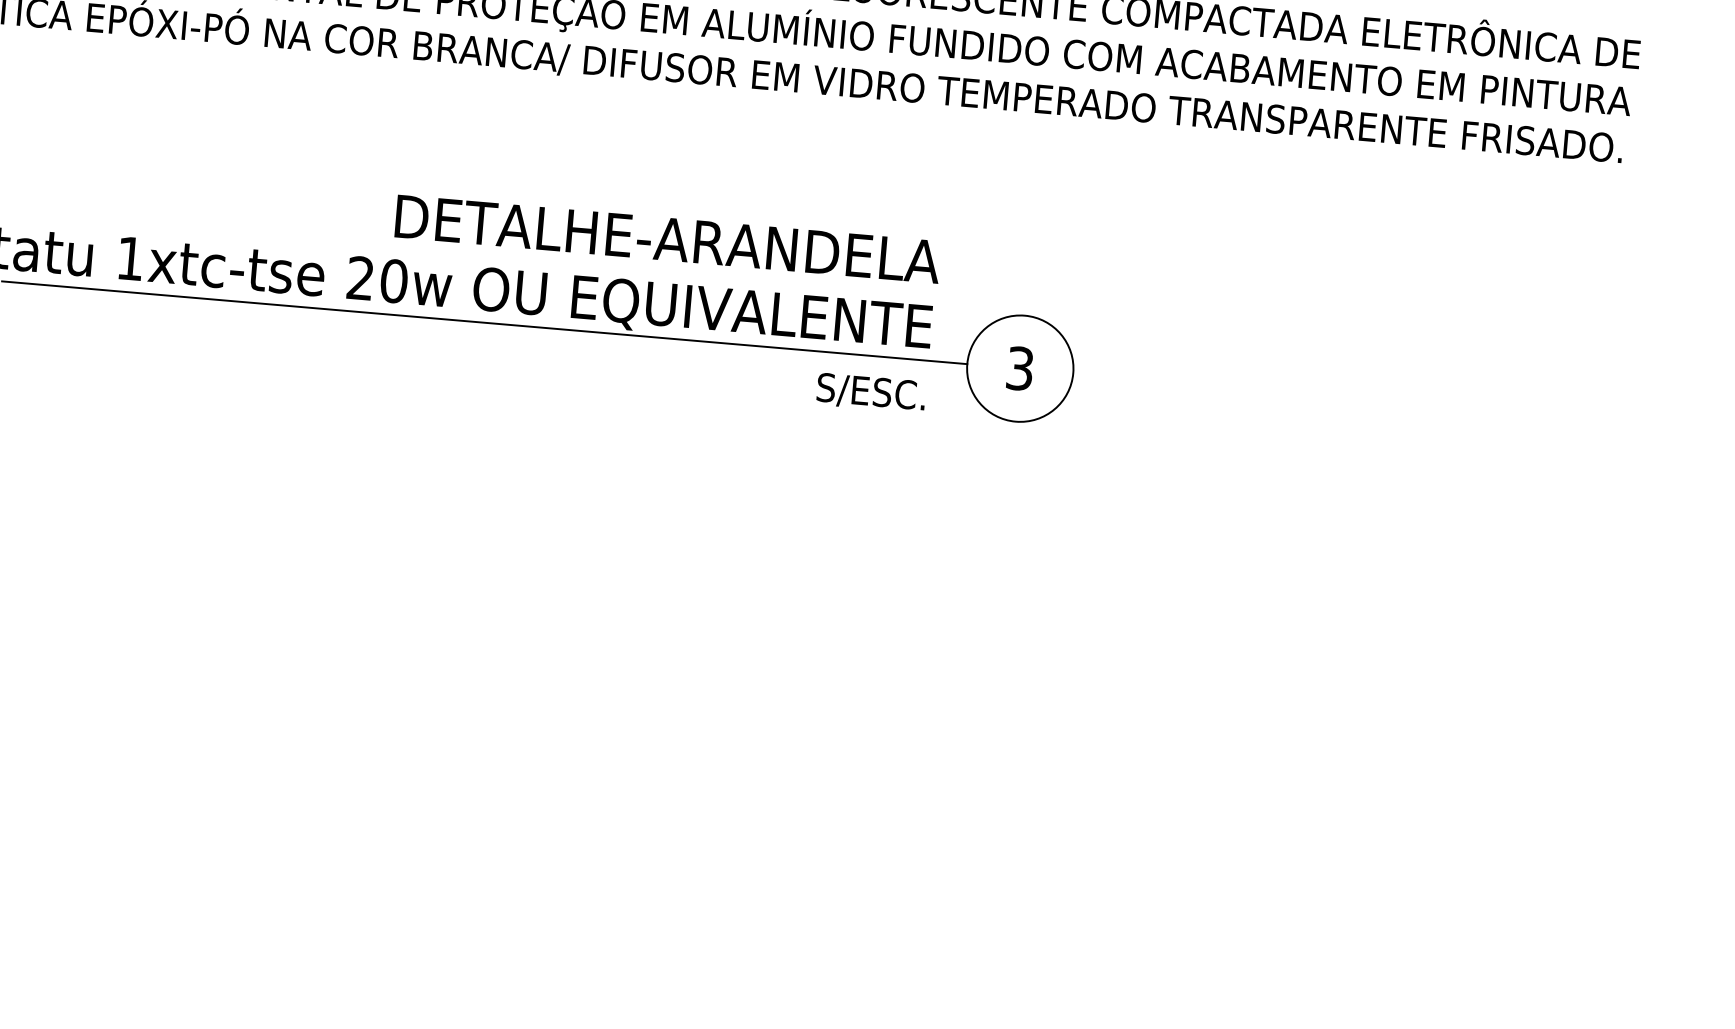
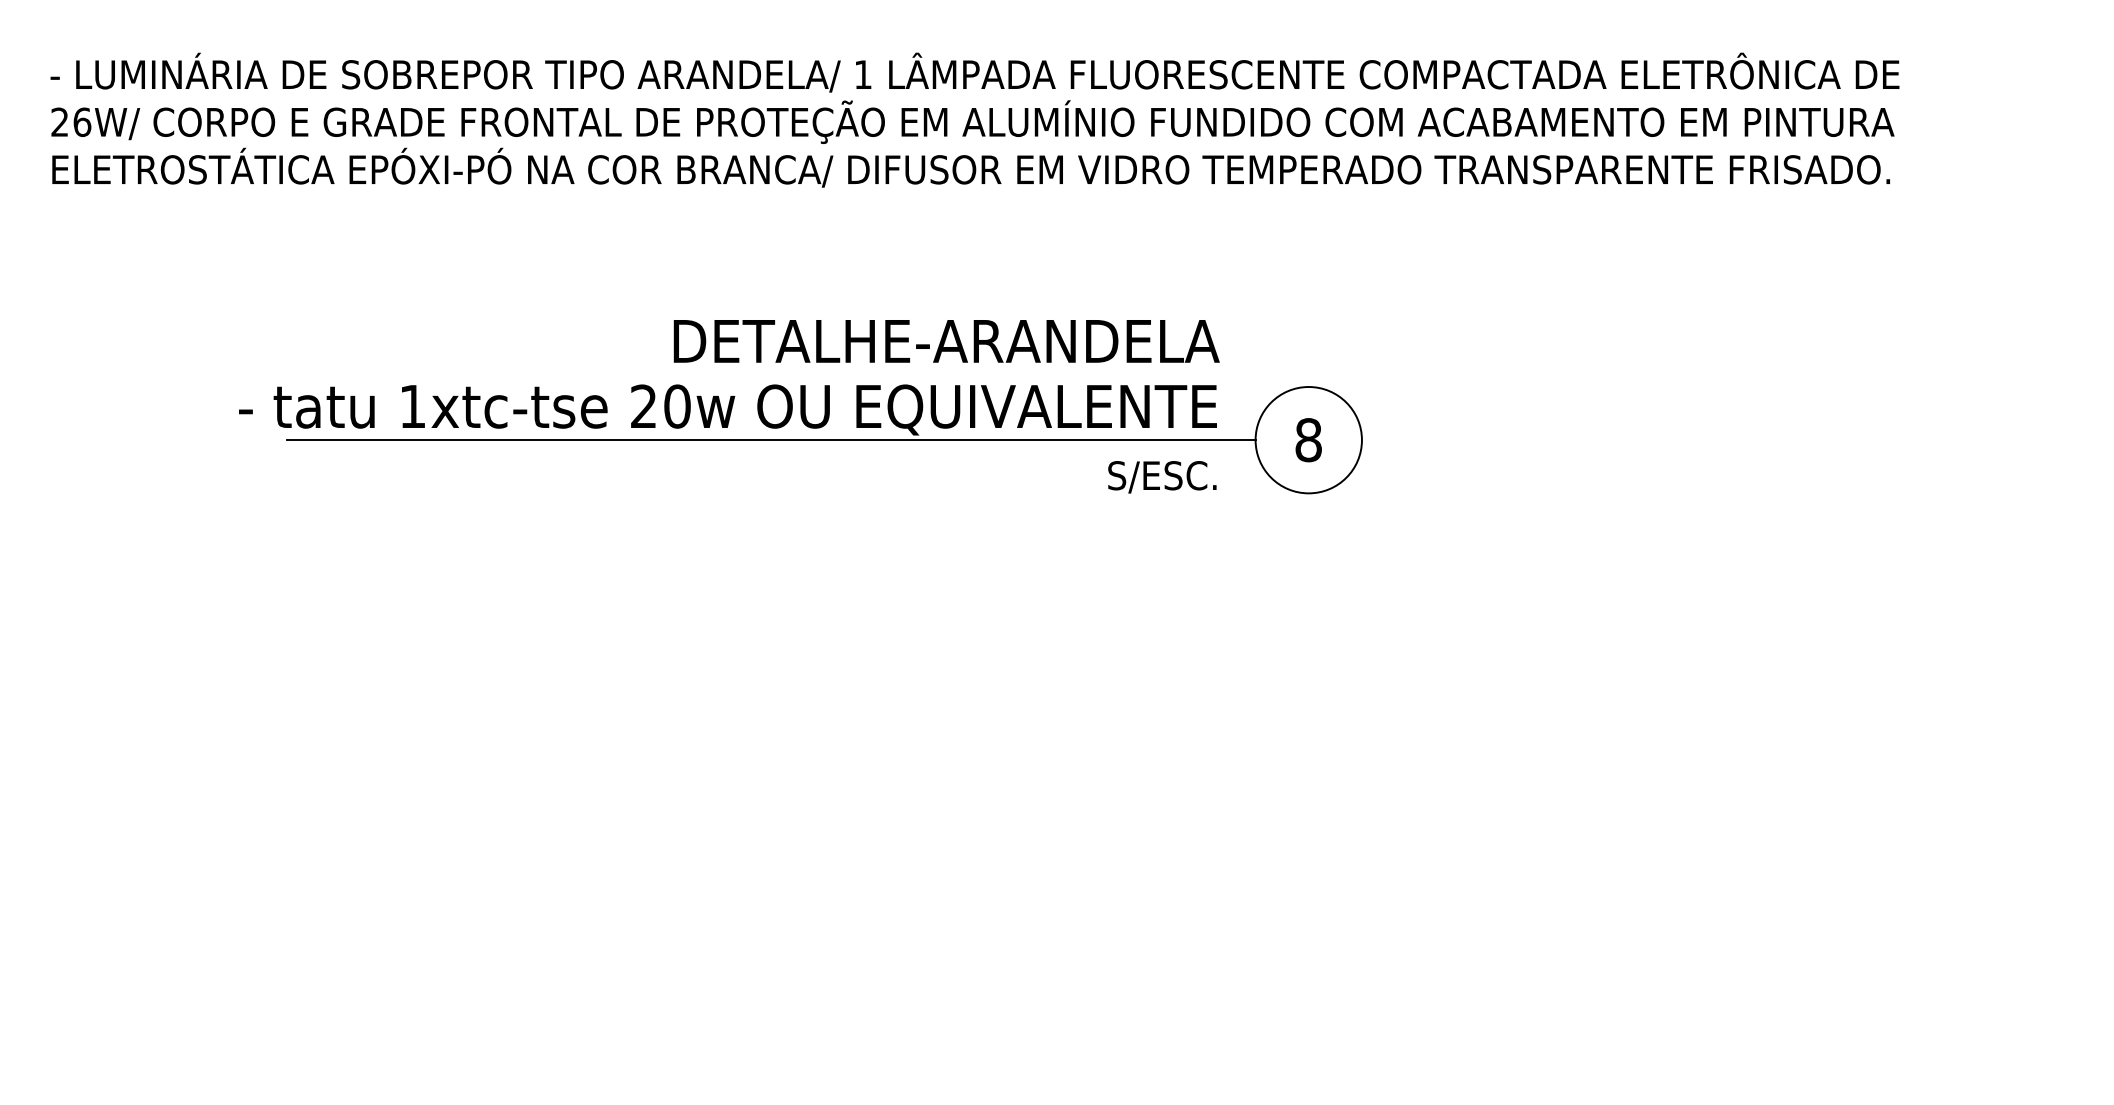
text: (1019, 368) -> (1308, 440), 3 -> 8

